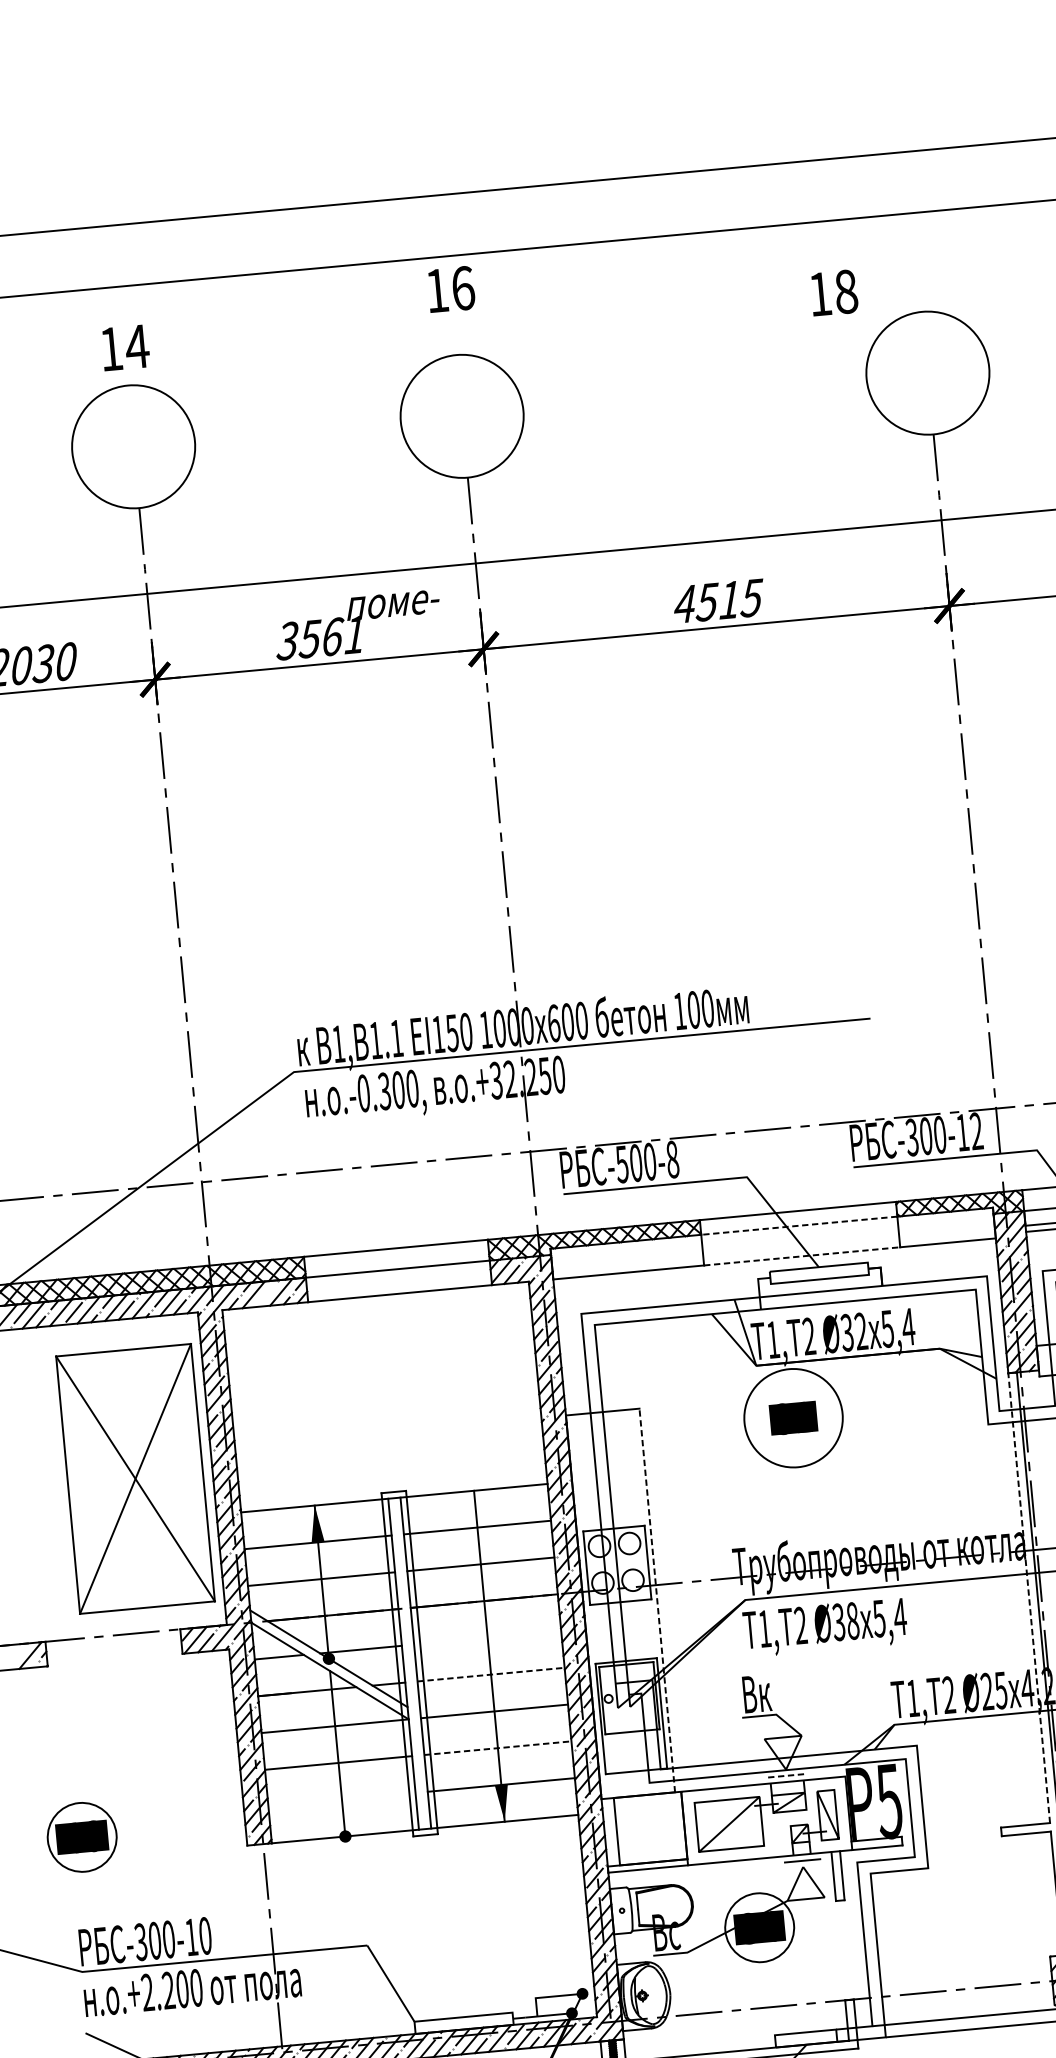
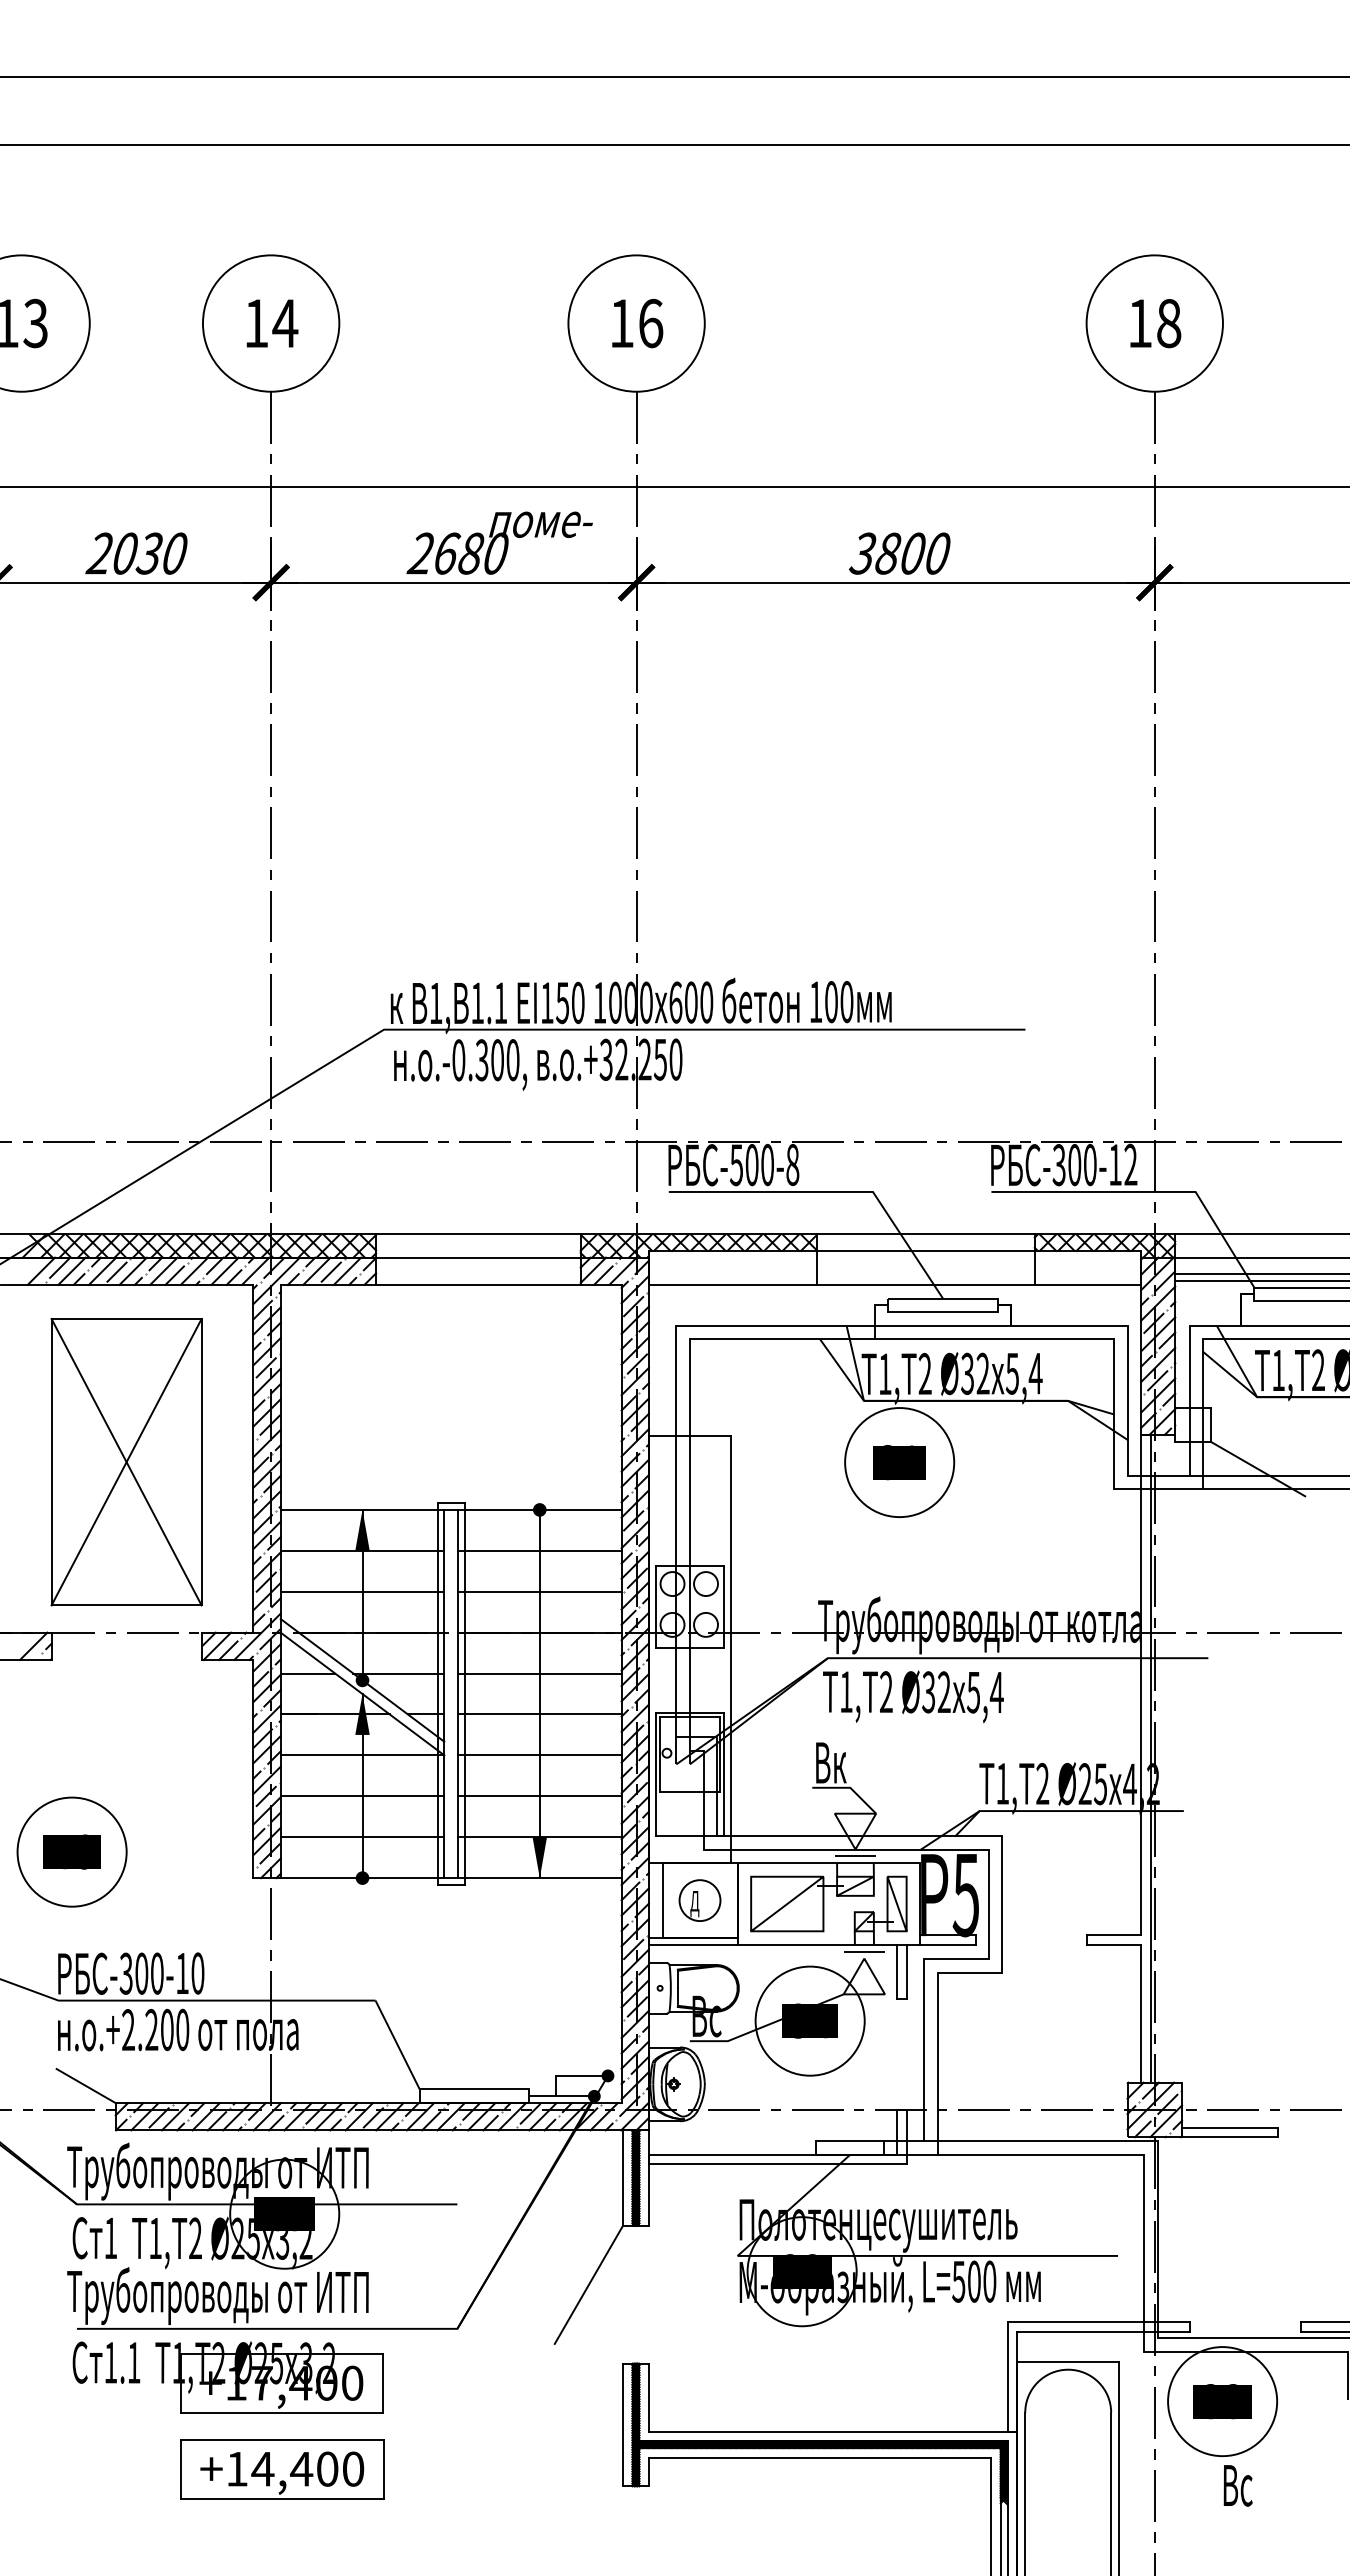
text: (451, 289) -> (637, 323), moved
text: (834, 292) -> (1155, 323), moved
text: (125, 347) -> (272, 323), moved
text: (718, 601) -> (900, 553), 4515 -> 3800
text: (320, 637) -> (457, 553), 3561 -> 2680
line: (799, 1225) -> (925, 1250), dashed -> solid
line: (802, 1255) -> (926, 1284), dashed -> solid
line: (266, 1293) -> (330, 1271), added
part: (135, 1479) -> (126, 1462), moved
fill: (473, 1490) -> (539, 1509), added
line: (1029, 1597) -> (1141, 1684), dashed -> solid
line: (657, 1600) -> (730, 1649), dashed -> solid
text: (852, 1621) -> (943, 1692), Ø38 -> Ø32
line: (487, 1637) -> (539, 1673), added
line: (490, 1674) -> (539, 1714), dashed -> solid
fill: (331, 1689) -> (362, 1714), added
line: (497, 1748) -> (539, 1796), dashed -> solid
line: (786, 1775) -> (855, 1856), dashed -> solid
line: (342, 1800) -> (362, 1837), added
part: (650, 1828) -> (699, 1900), added
circle: (81, 1836) -> (71, 1851), size x1.43
circle: (759, 1927) -> (809, 2020), size x1.43

